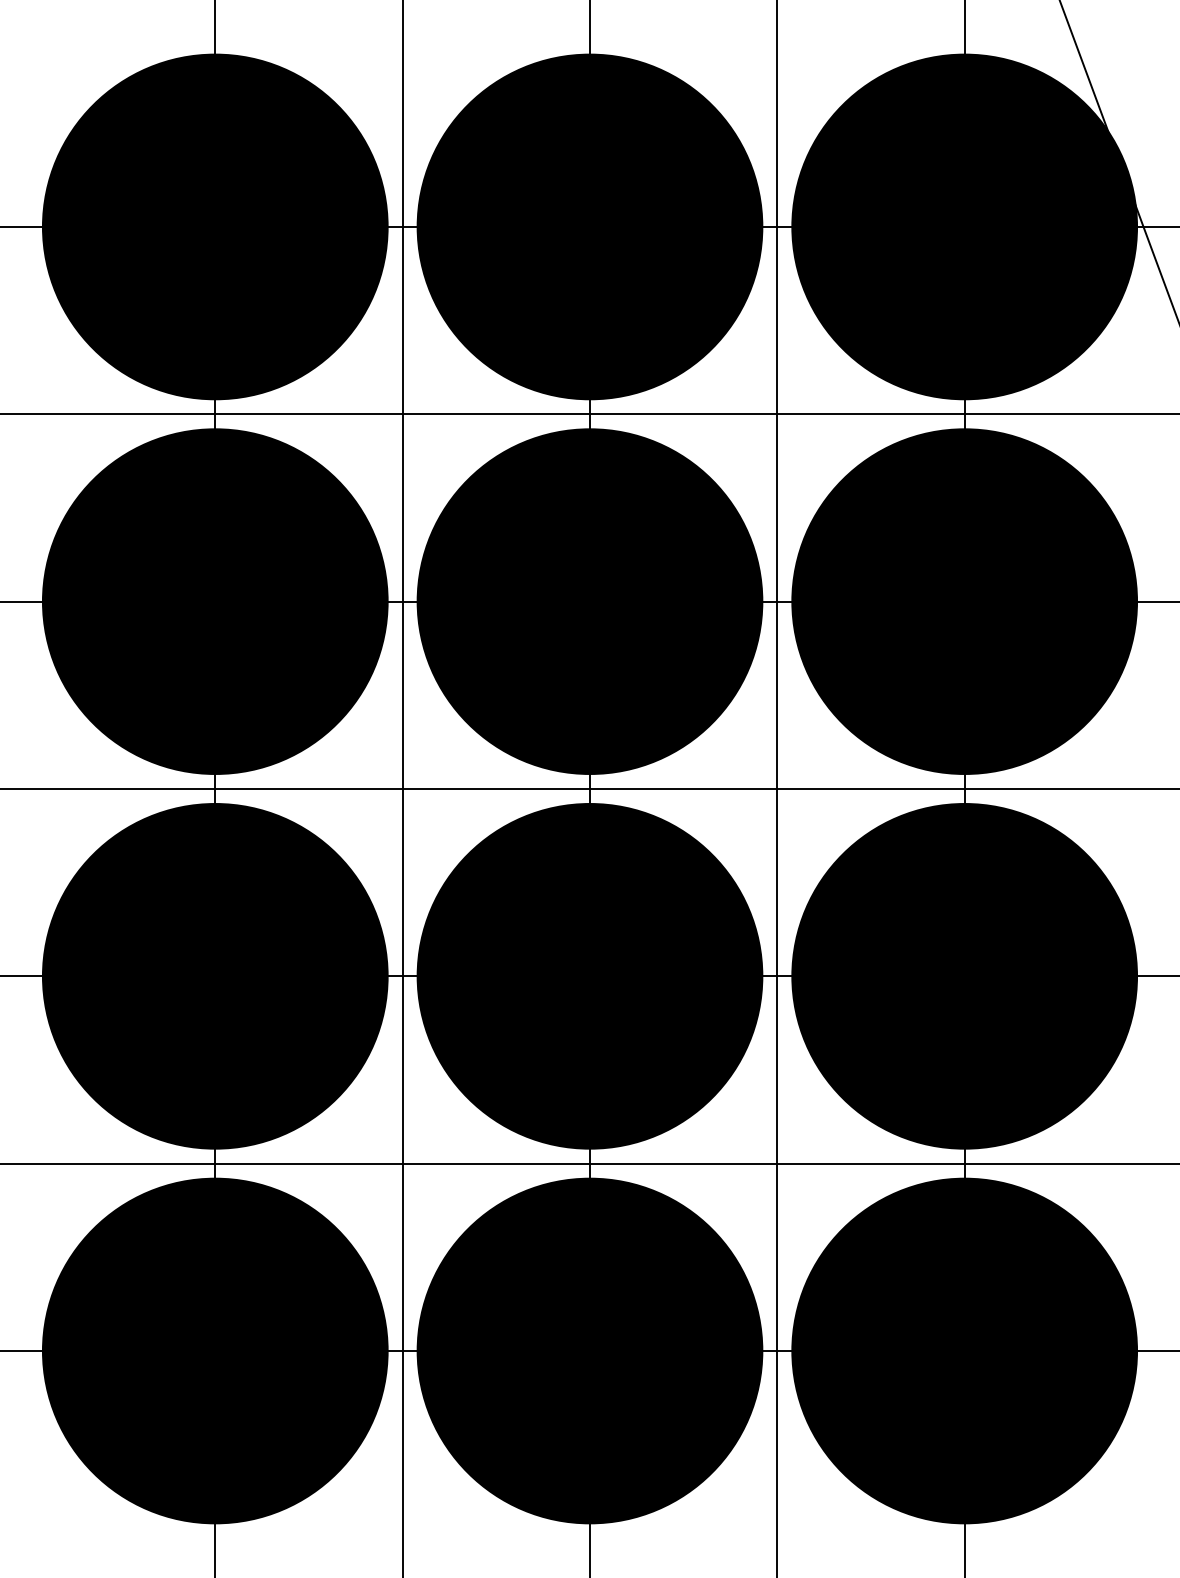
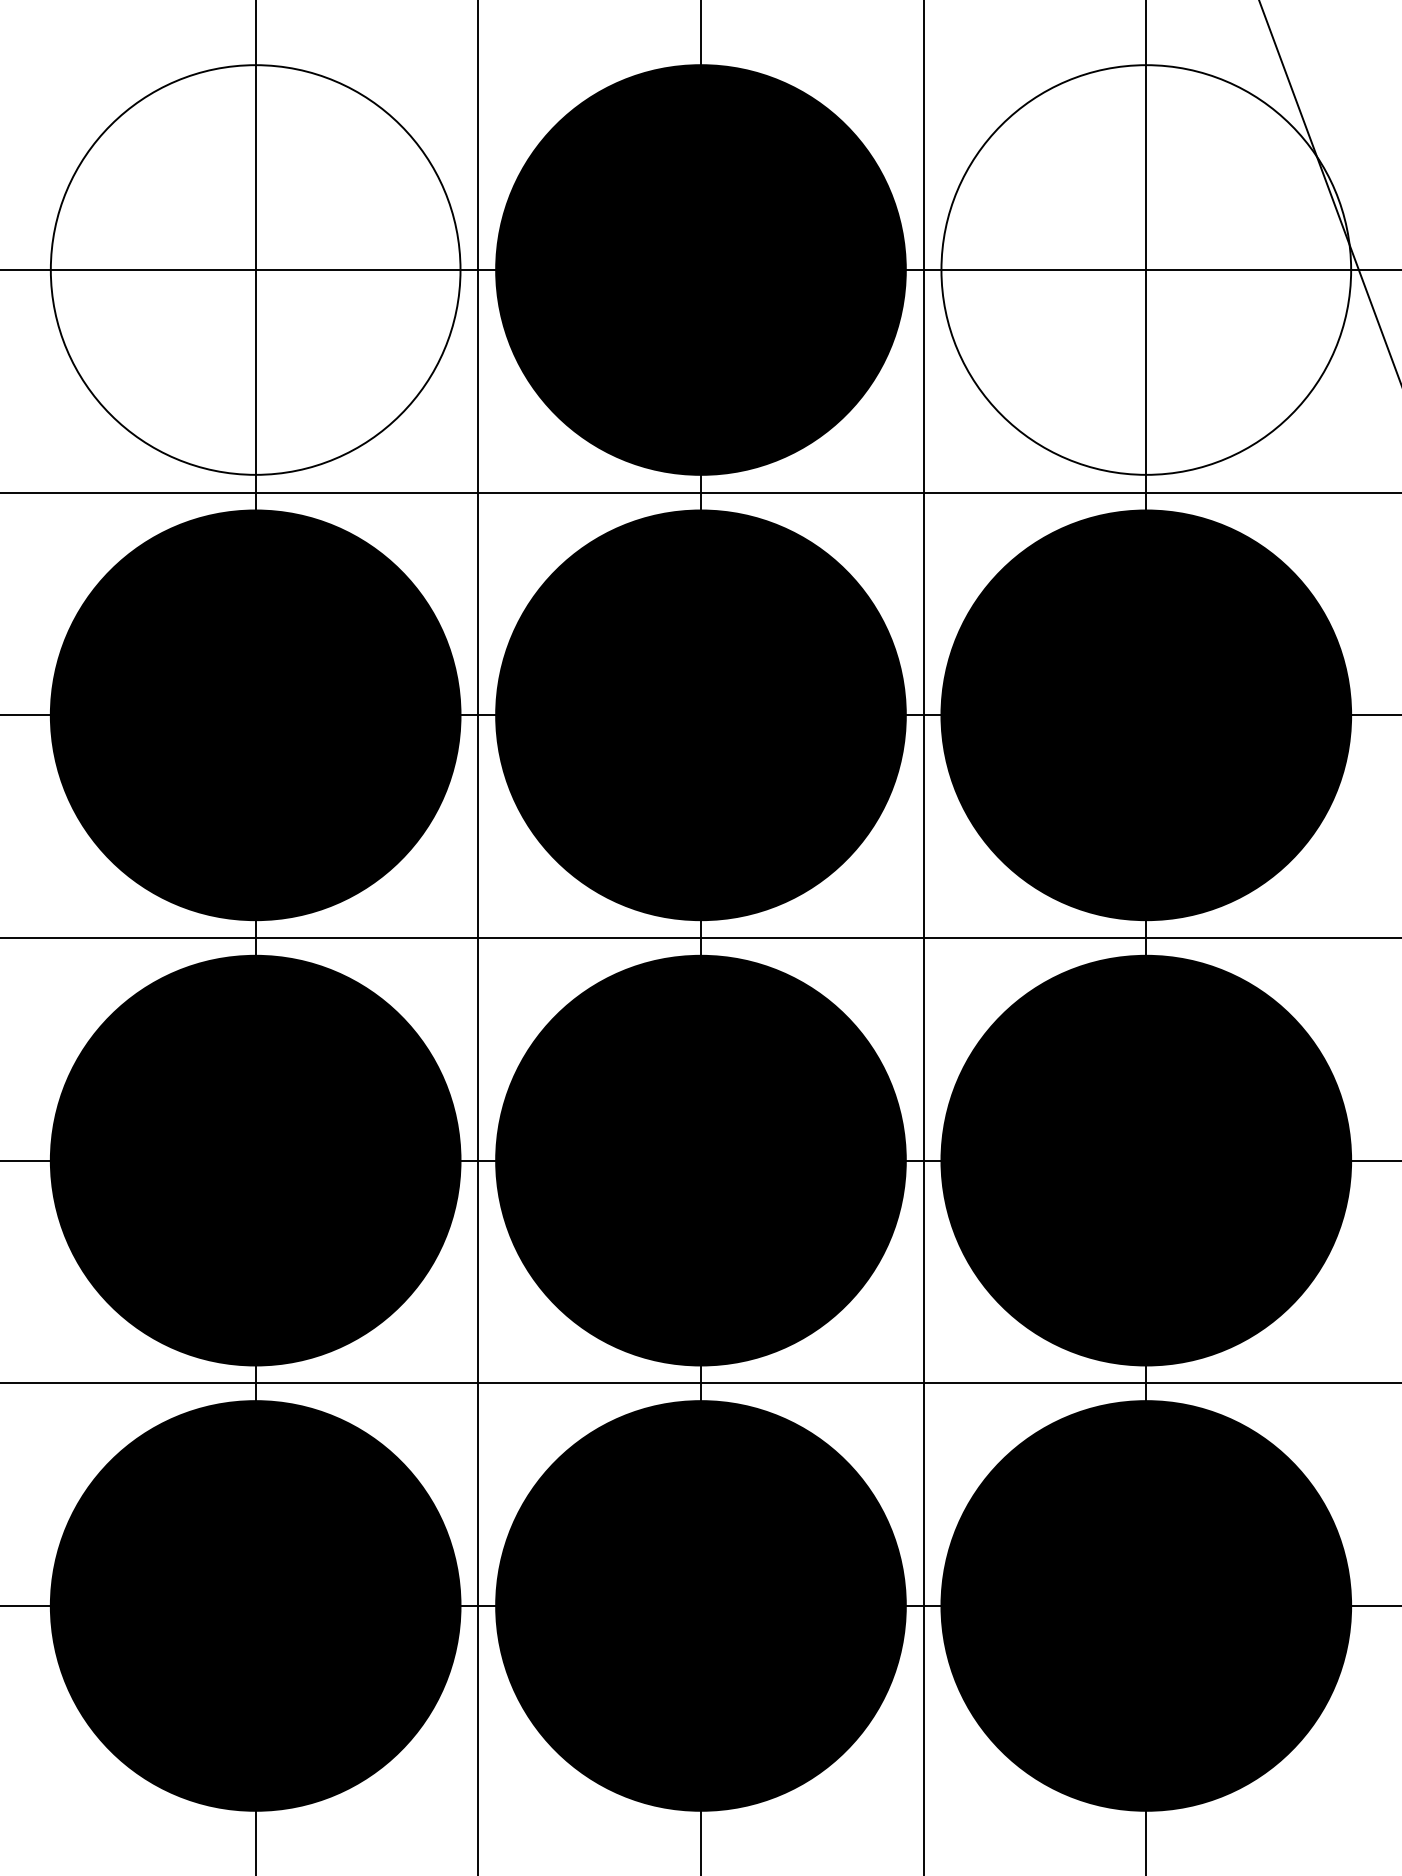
fill: (215, 226) -> (255, 269), removed
fill: (964, 226) -> (1146, 269), removed

